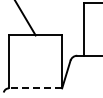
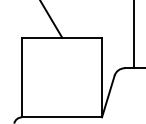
line: (35, 88) -> (61, 117), dashed -> solid

